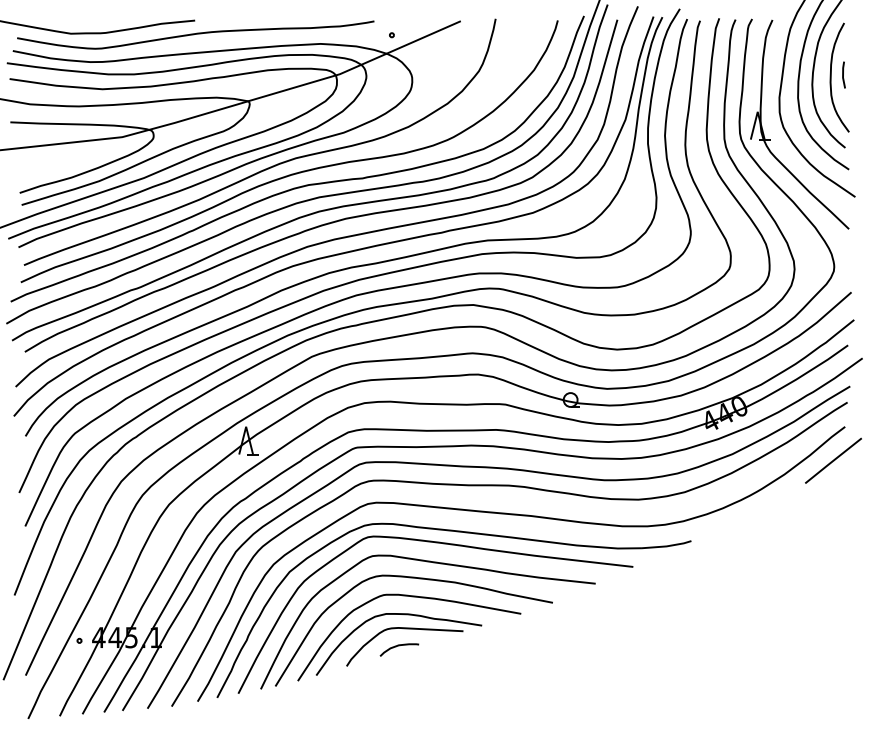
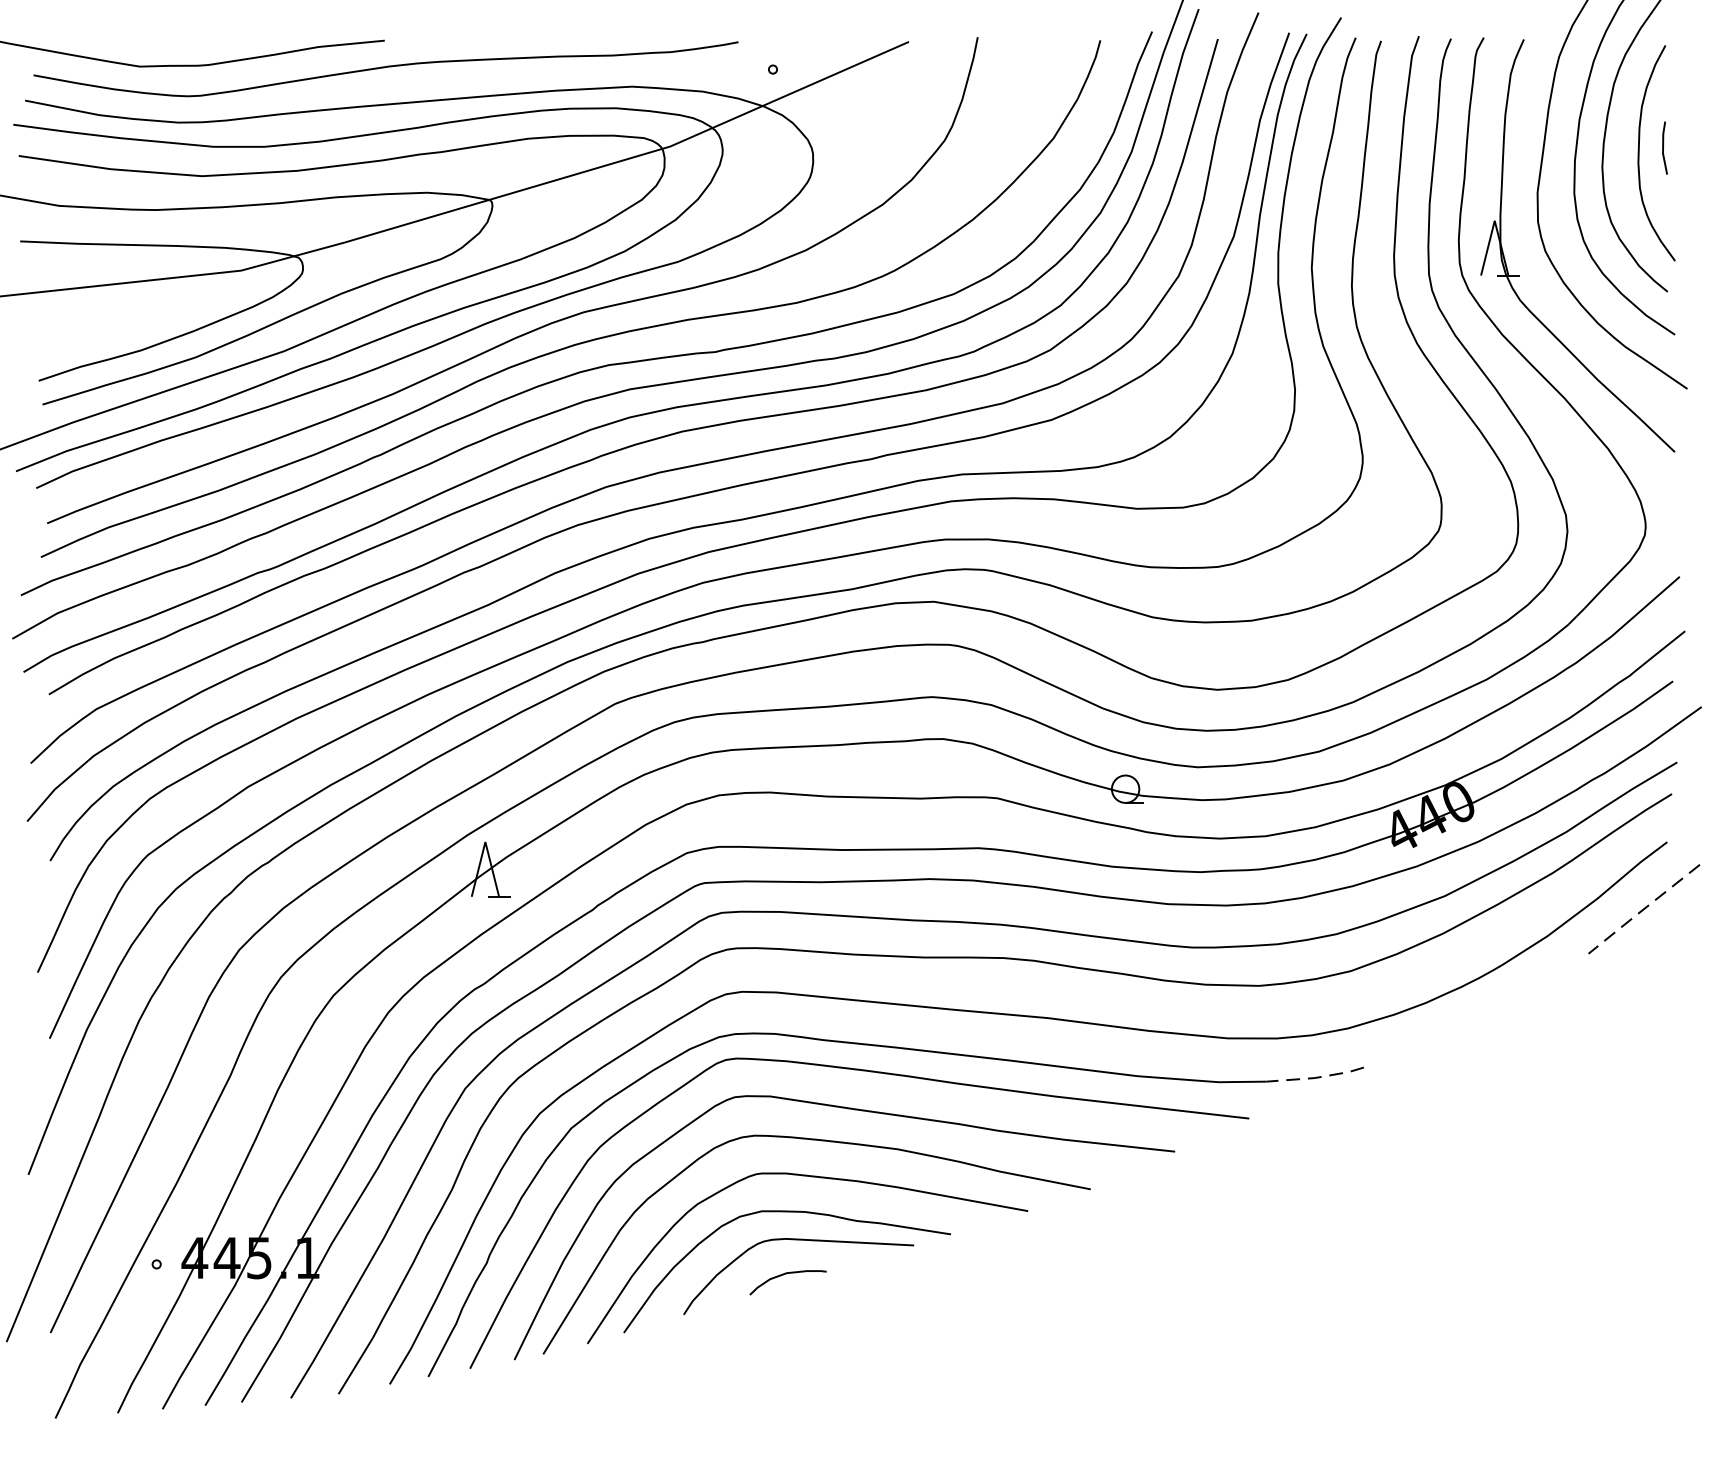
line: (832, 461) -> (1642, 910), solid -> dashed
line: (666, 546) -> (1314, 1078), solid -> dashed

